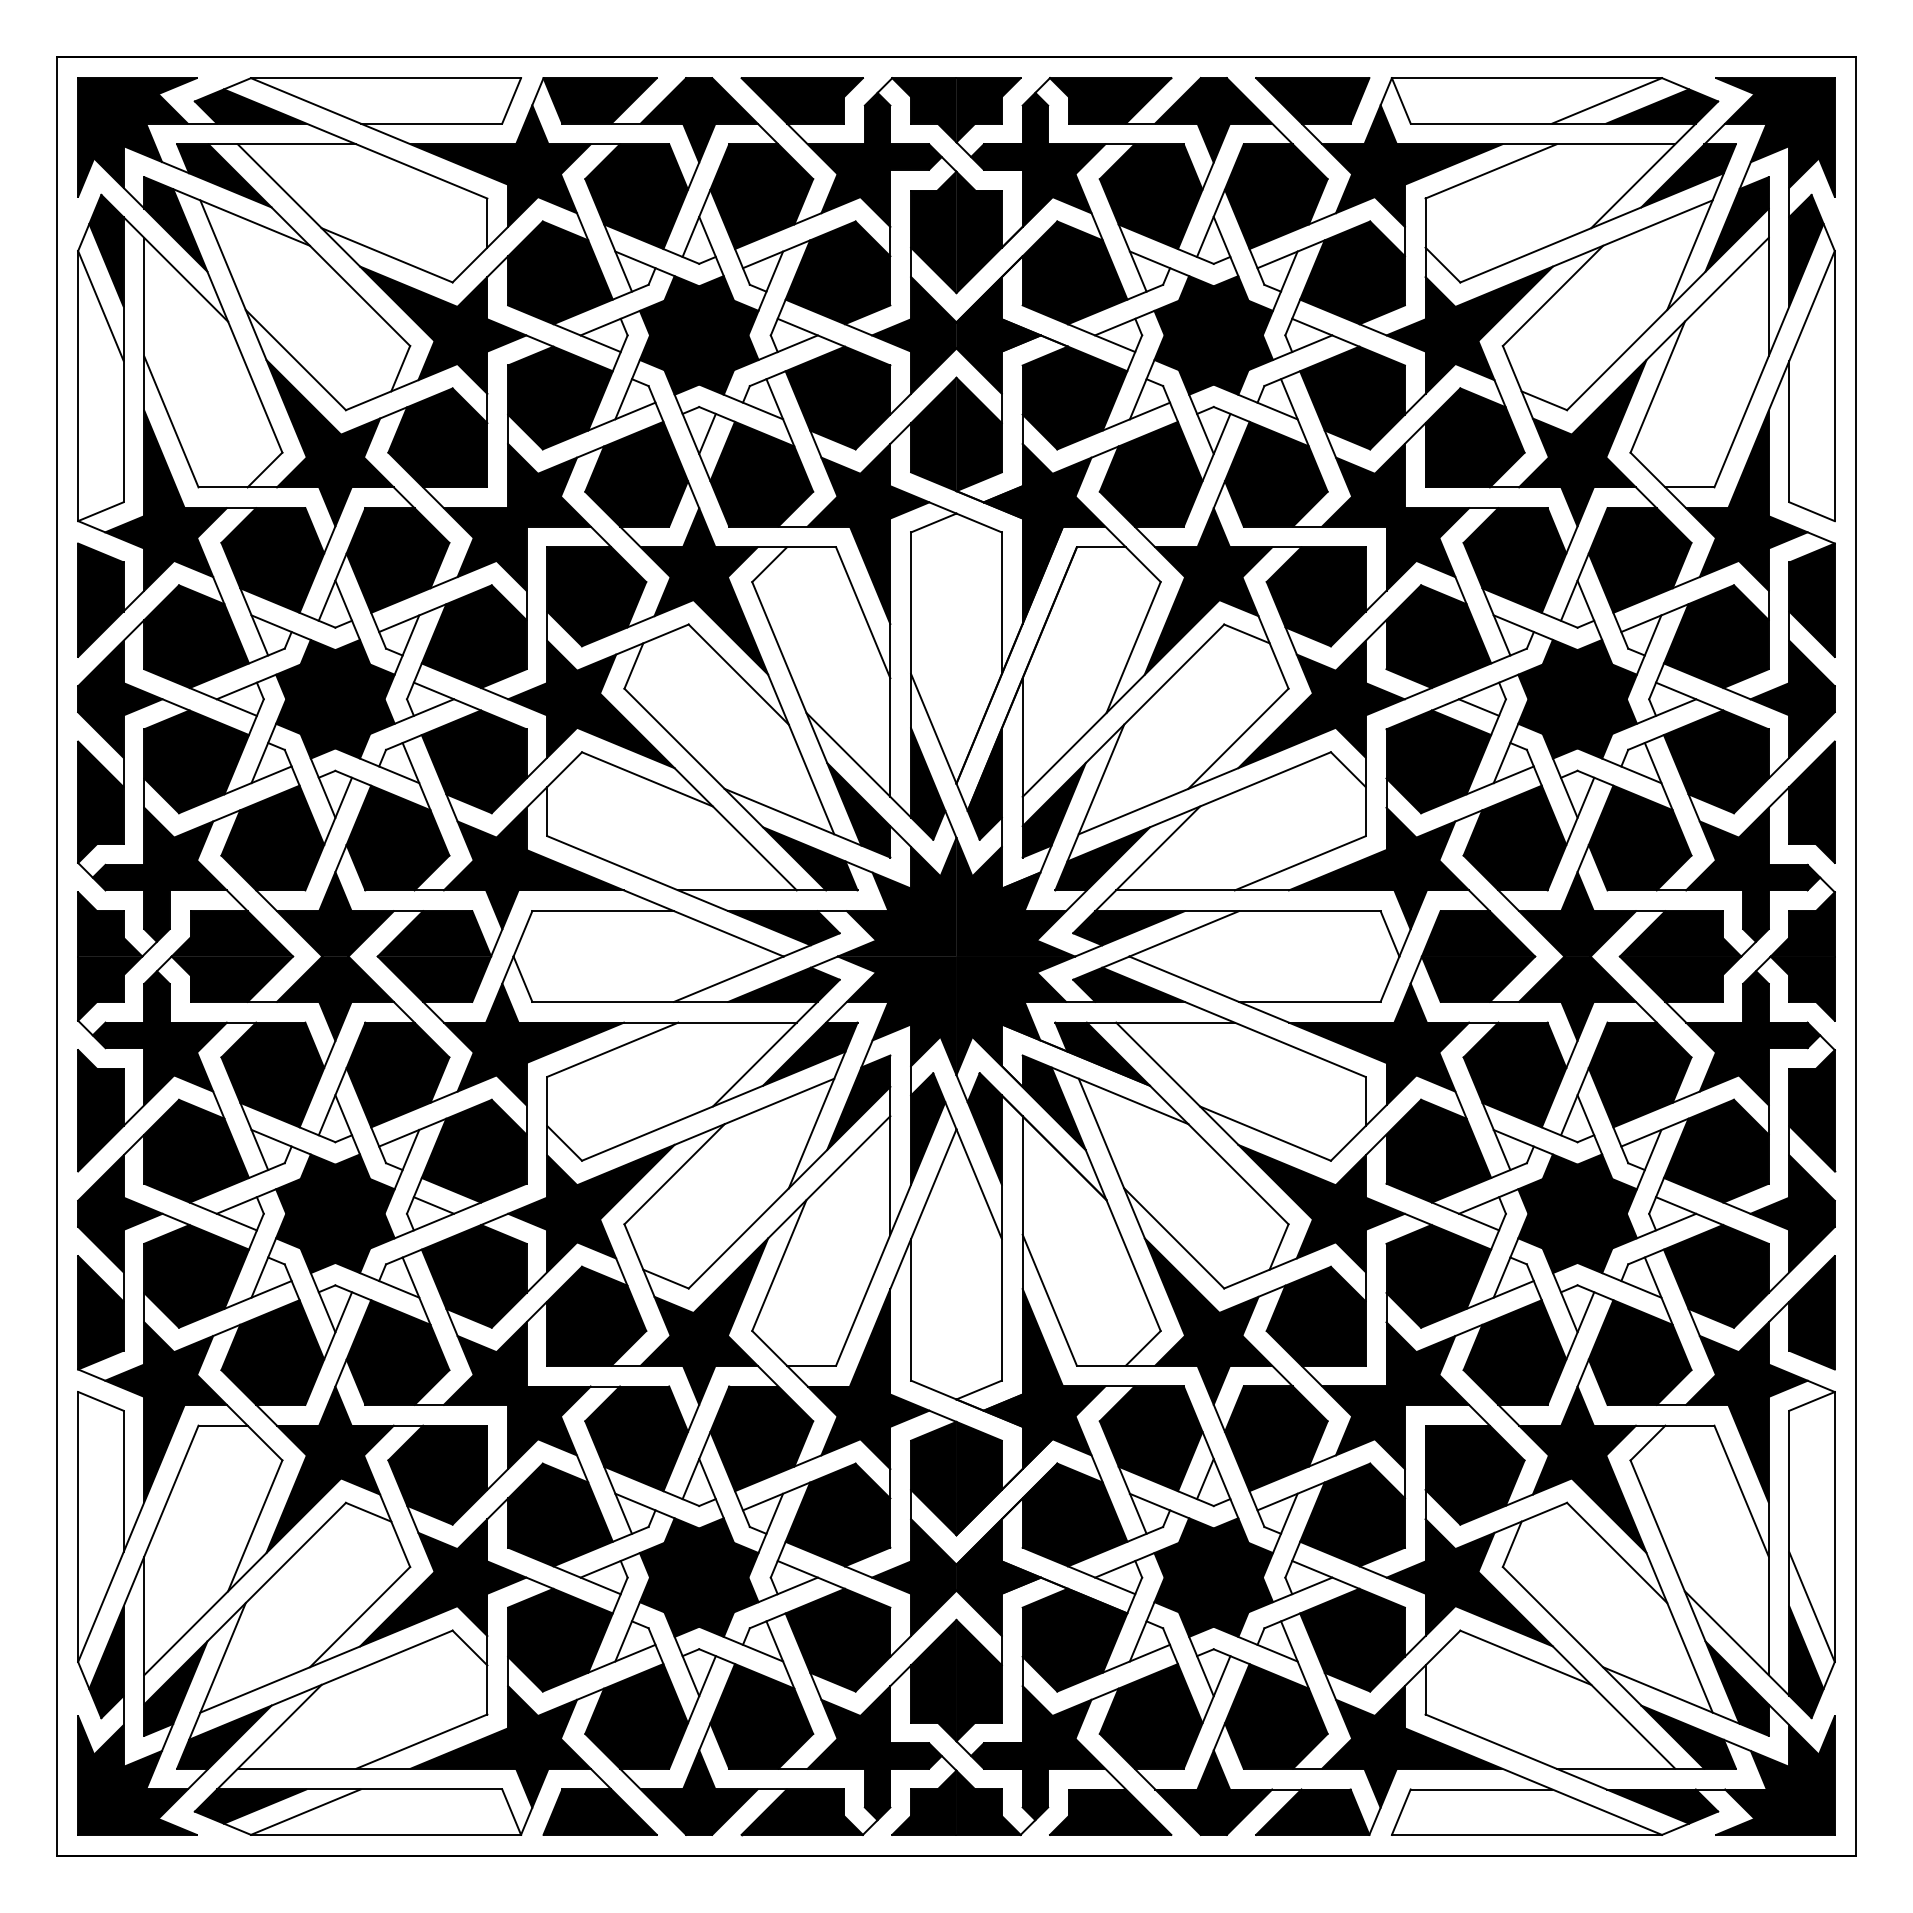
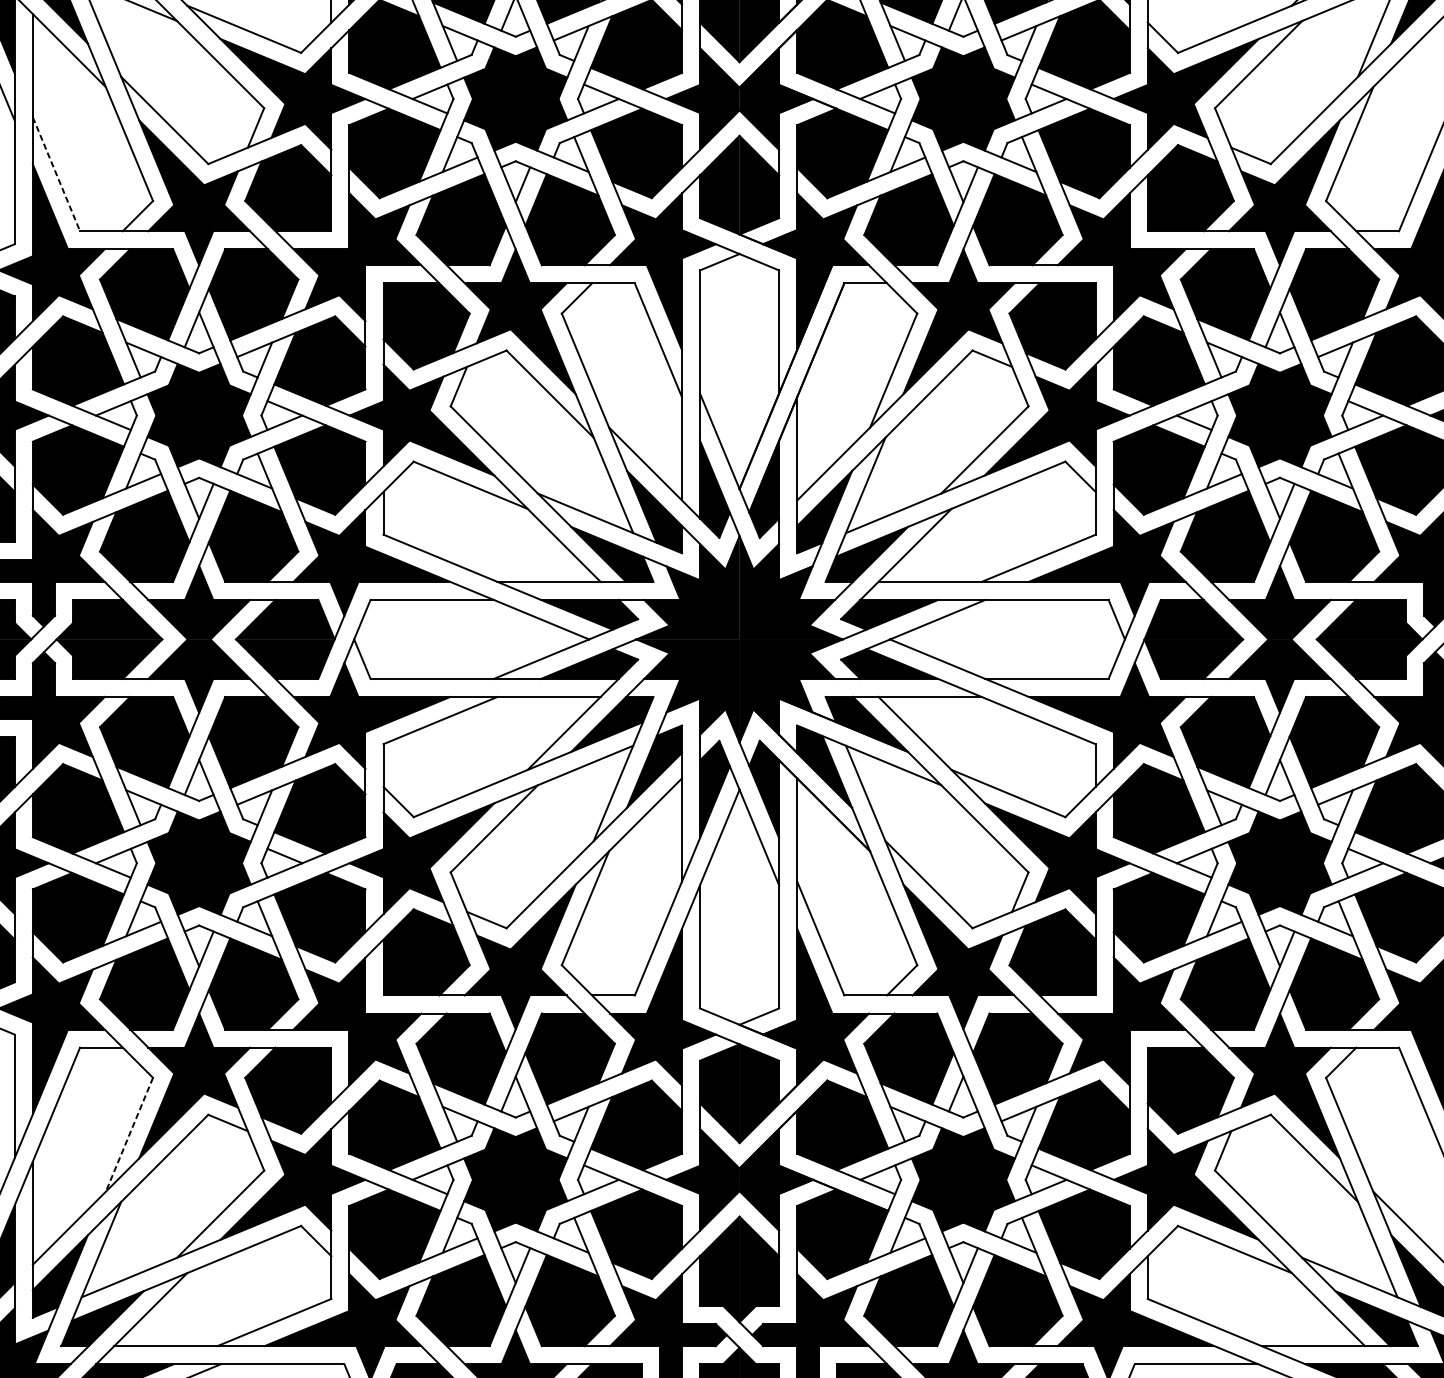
line: (171, 421) -> (56, 173), solid -> dashed
line: (255, 1525) -> (129, 1134), solid -> dashed

